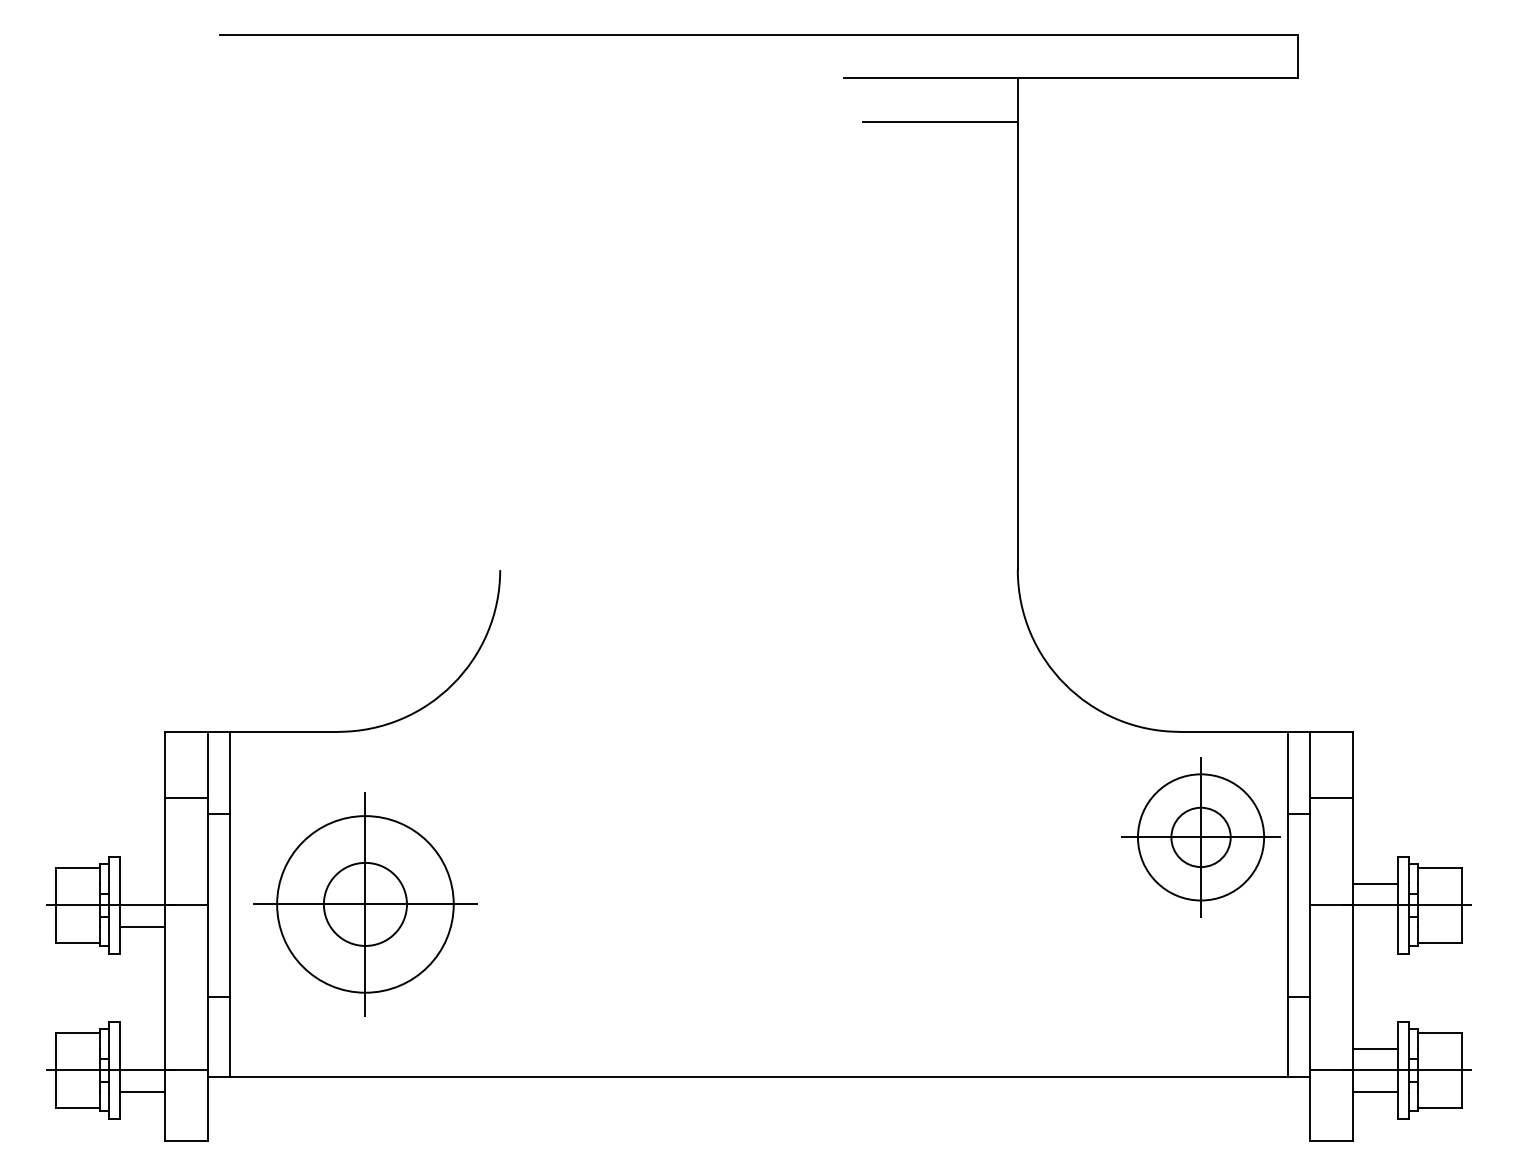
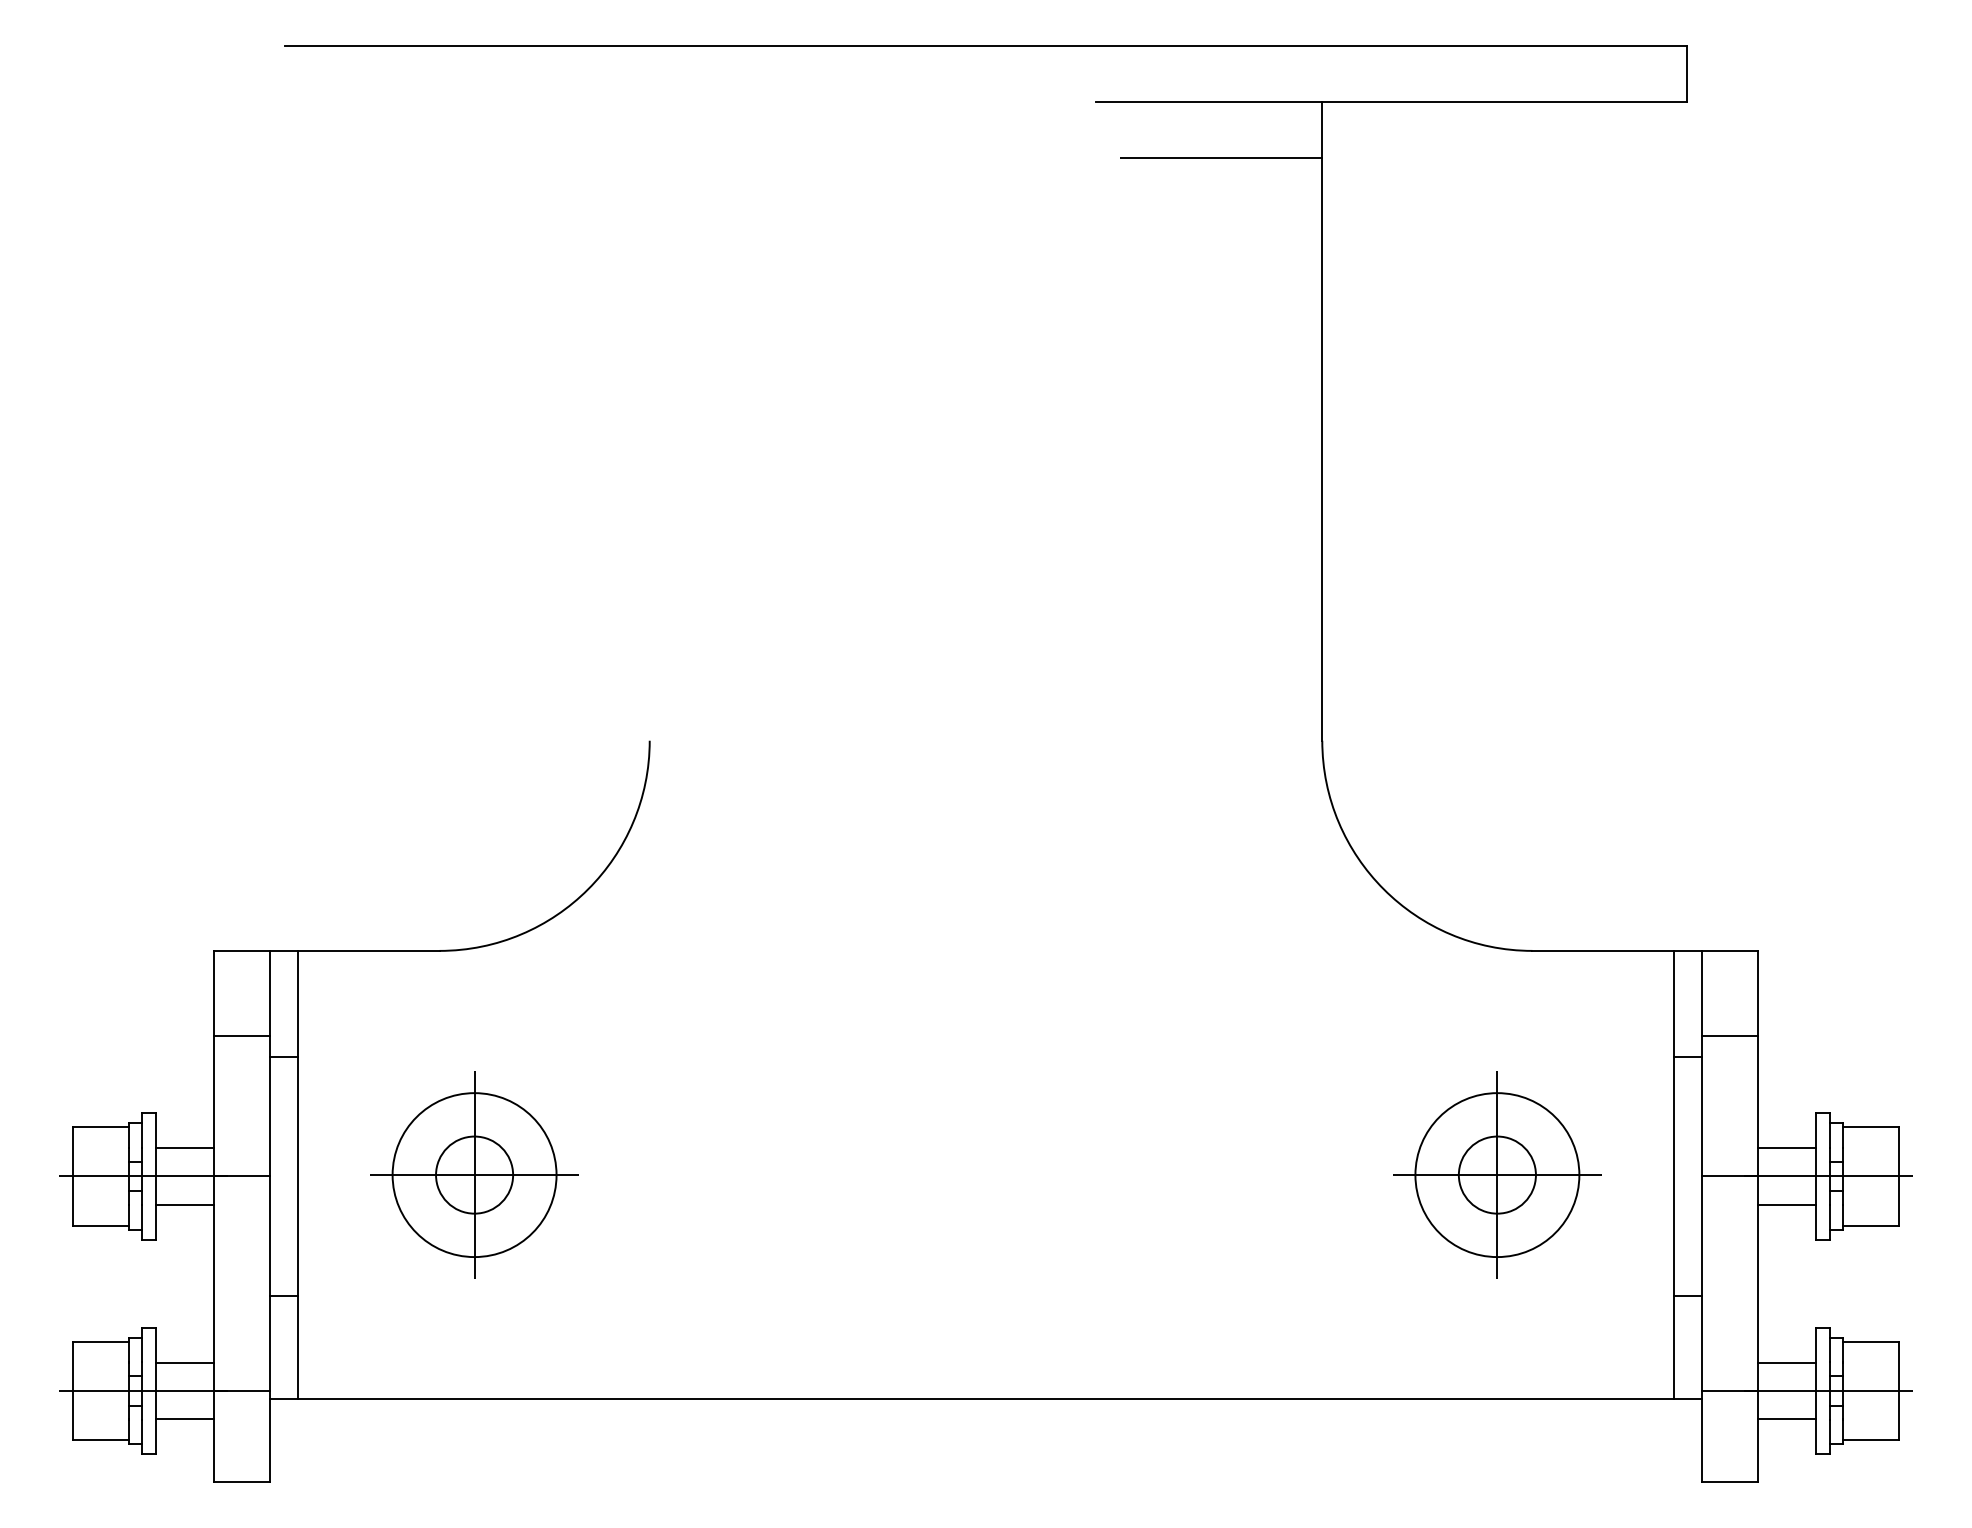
part: (1201, 836) -> (1497, 1174), moved
line: (142, 883) -> (184, 1148), added
part: (365, 903) -> (474, 1174), size x0.71
line: (1375, 927) -> (1787, 1204), added
line: (142, 1048) -> (184, 1362), added

